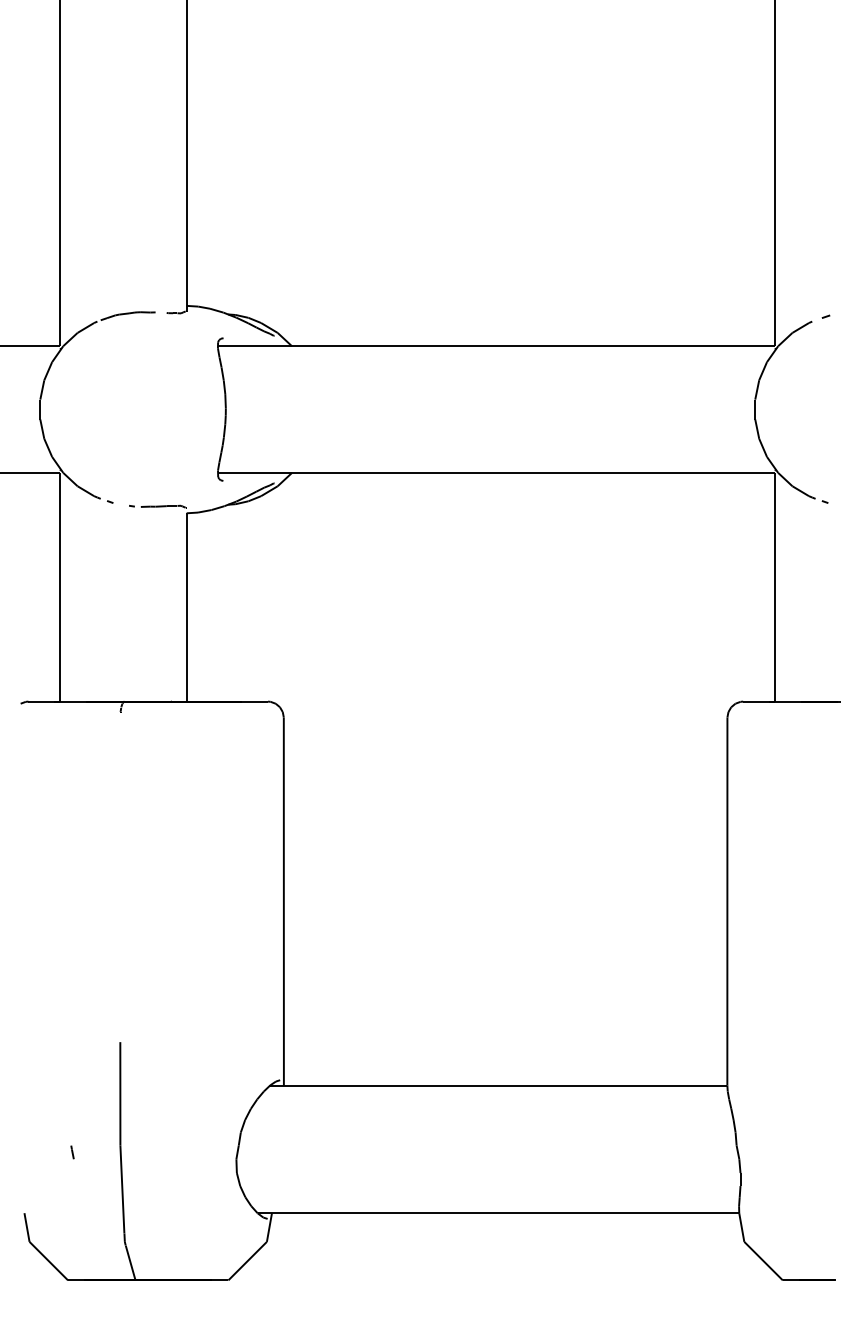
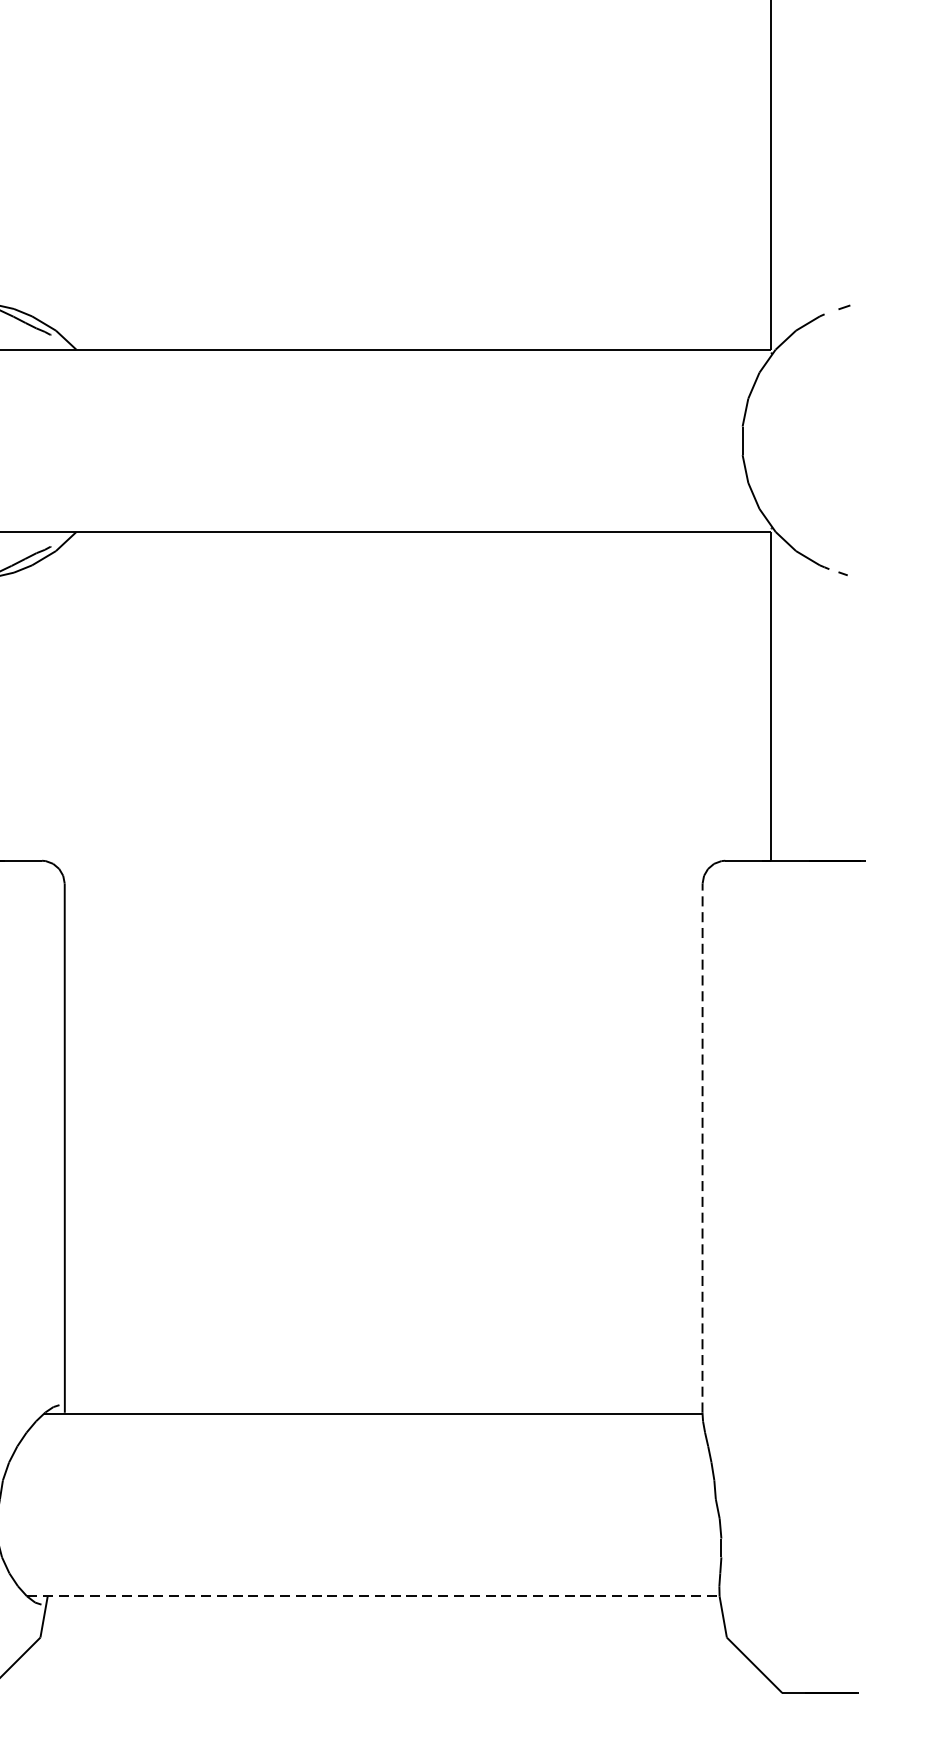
line: (727, 901) -> (702, 1148), solid -> dashed
line: (498, 1213) -> (373, 1596), solid -> dashed

